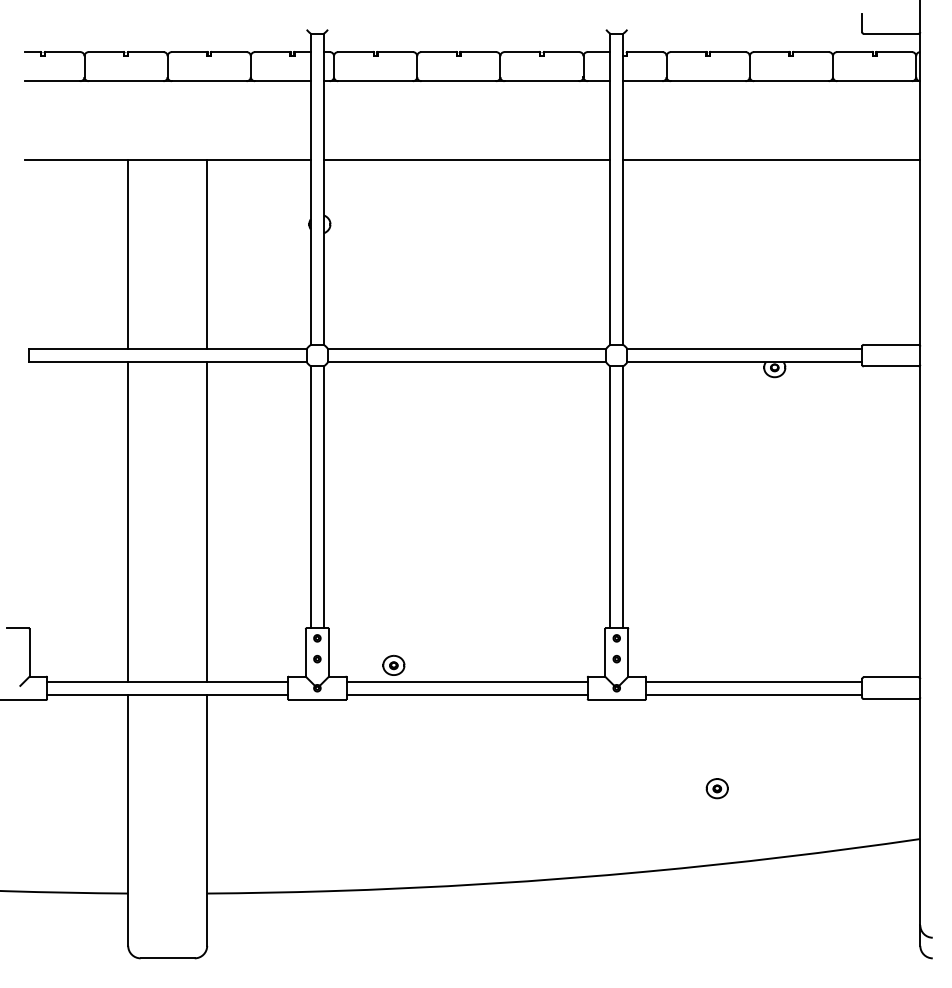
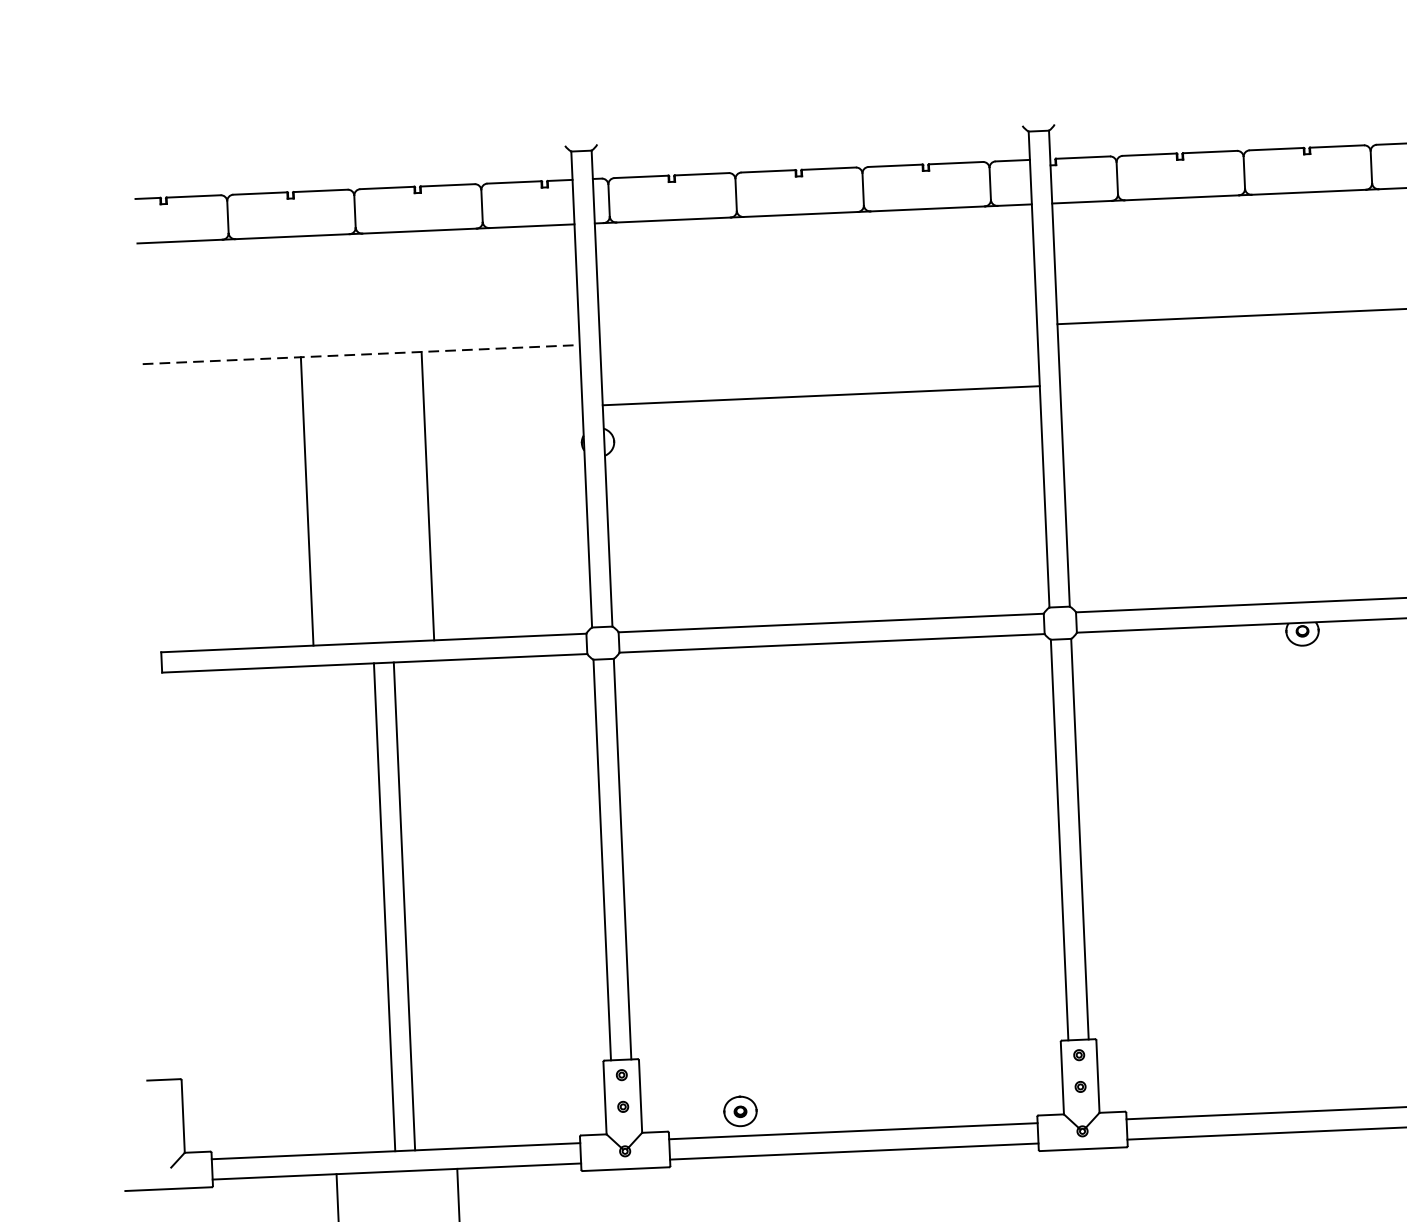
line: (168, 160) -> (362, 355), solid -> dashed
line: (467, 160) -> (821, 396), moved
line: (128, 521) -> (404, 905), moved
line: (207, 521) -> (385, 906), moved

